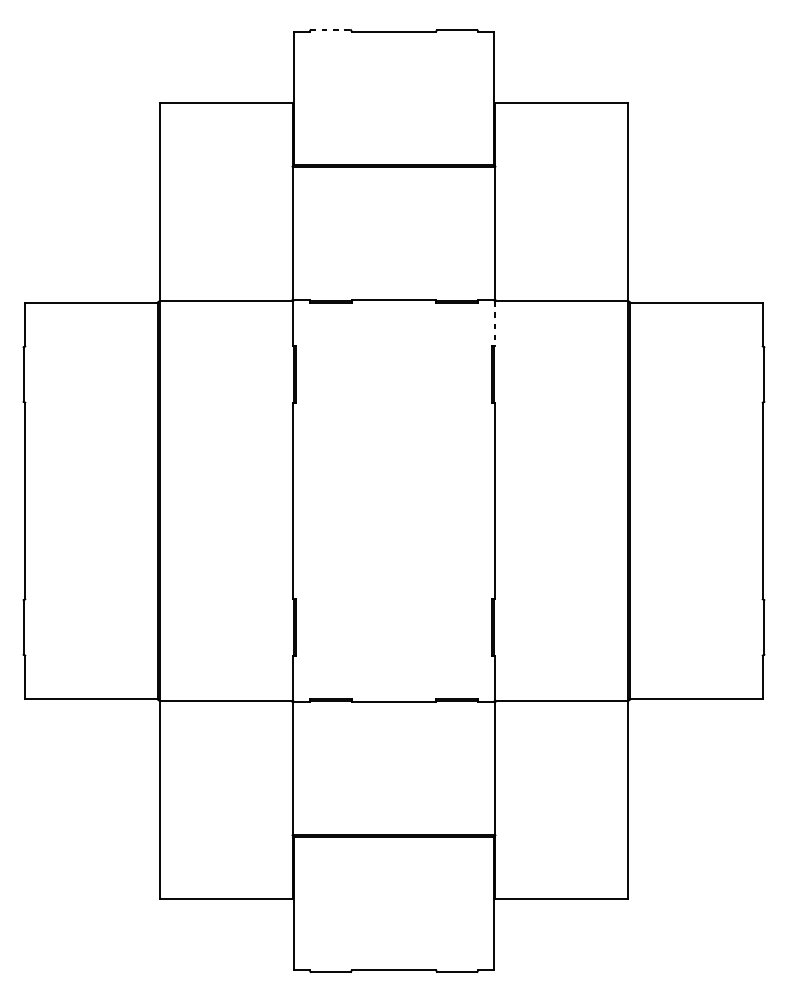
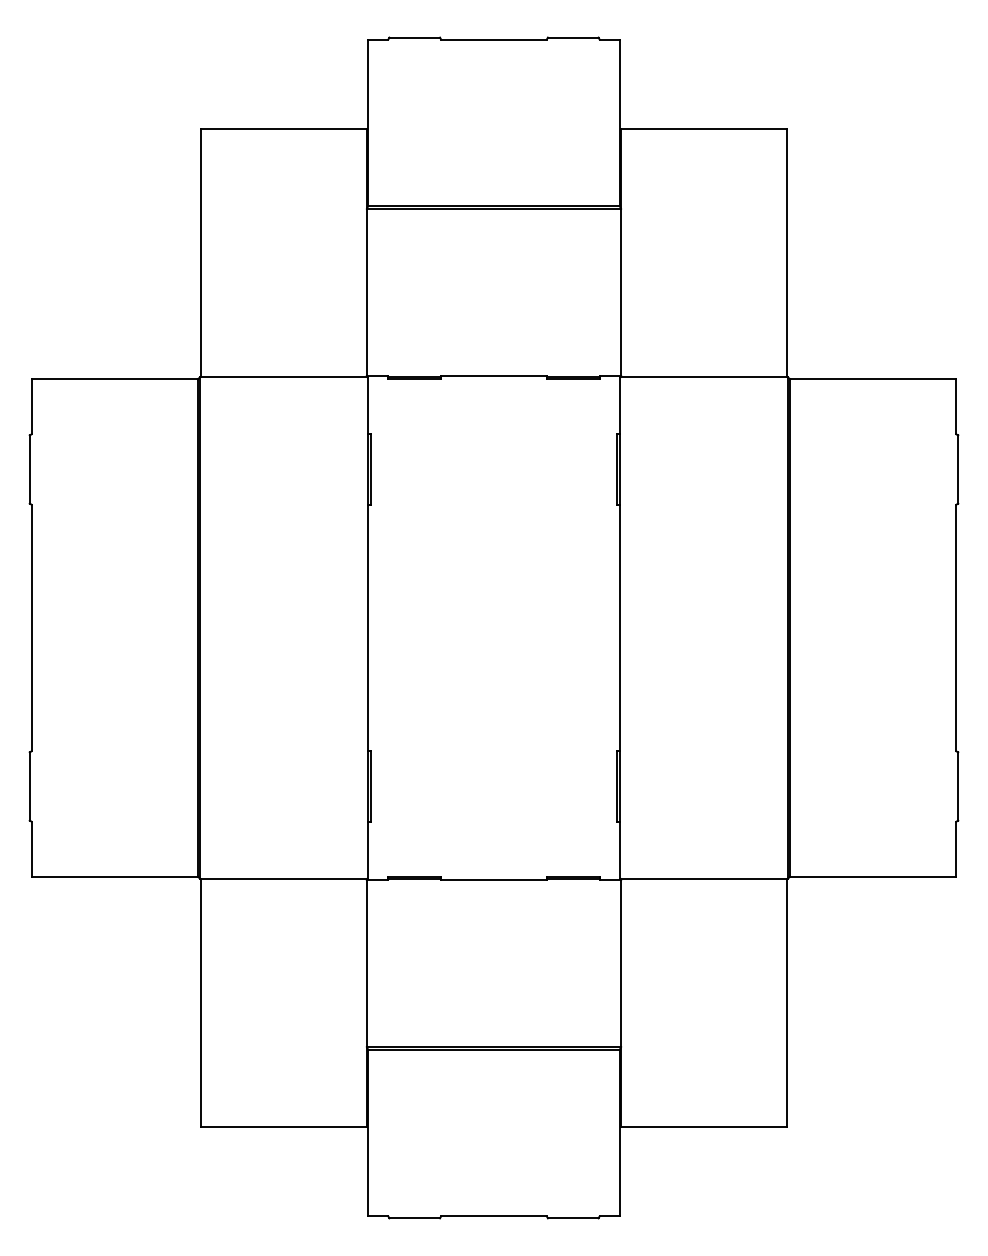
line: (331, 29) -> (415, 37), dashed -> solid
line: (494, 324) -> (620, 406), dashed -> solid

